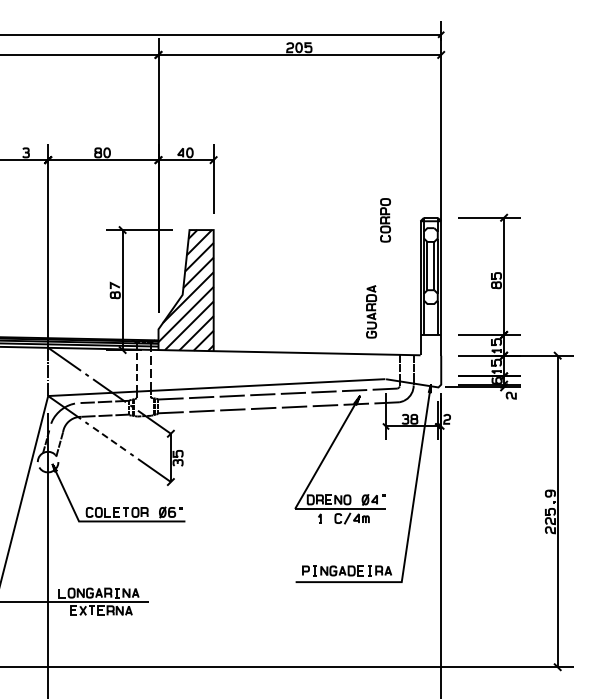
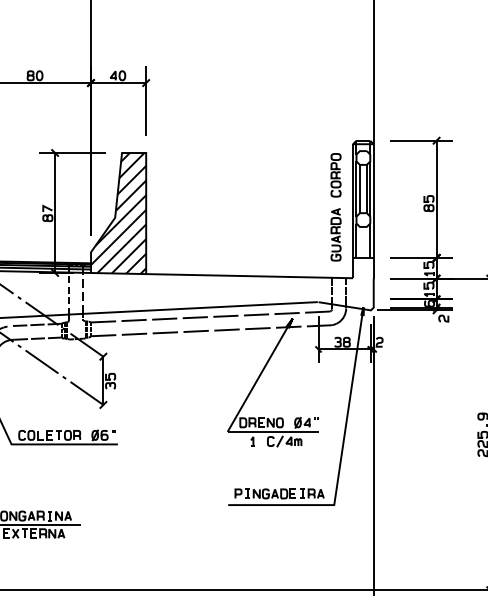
part: (385, 220) -> (336, 175), moved
part: (371, 311) -> (336, 234), moved
line: (109, 439) -> (42, 362), dashed -> solid

